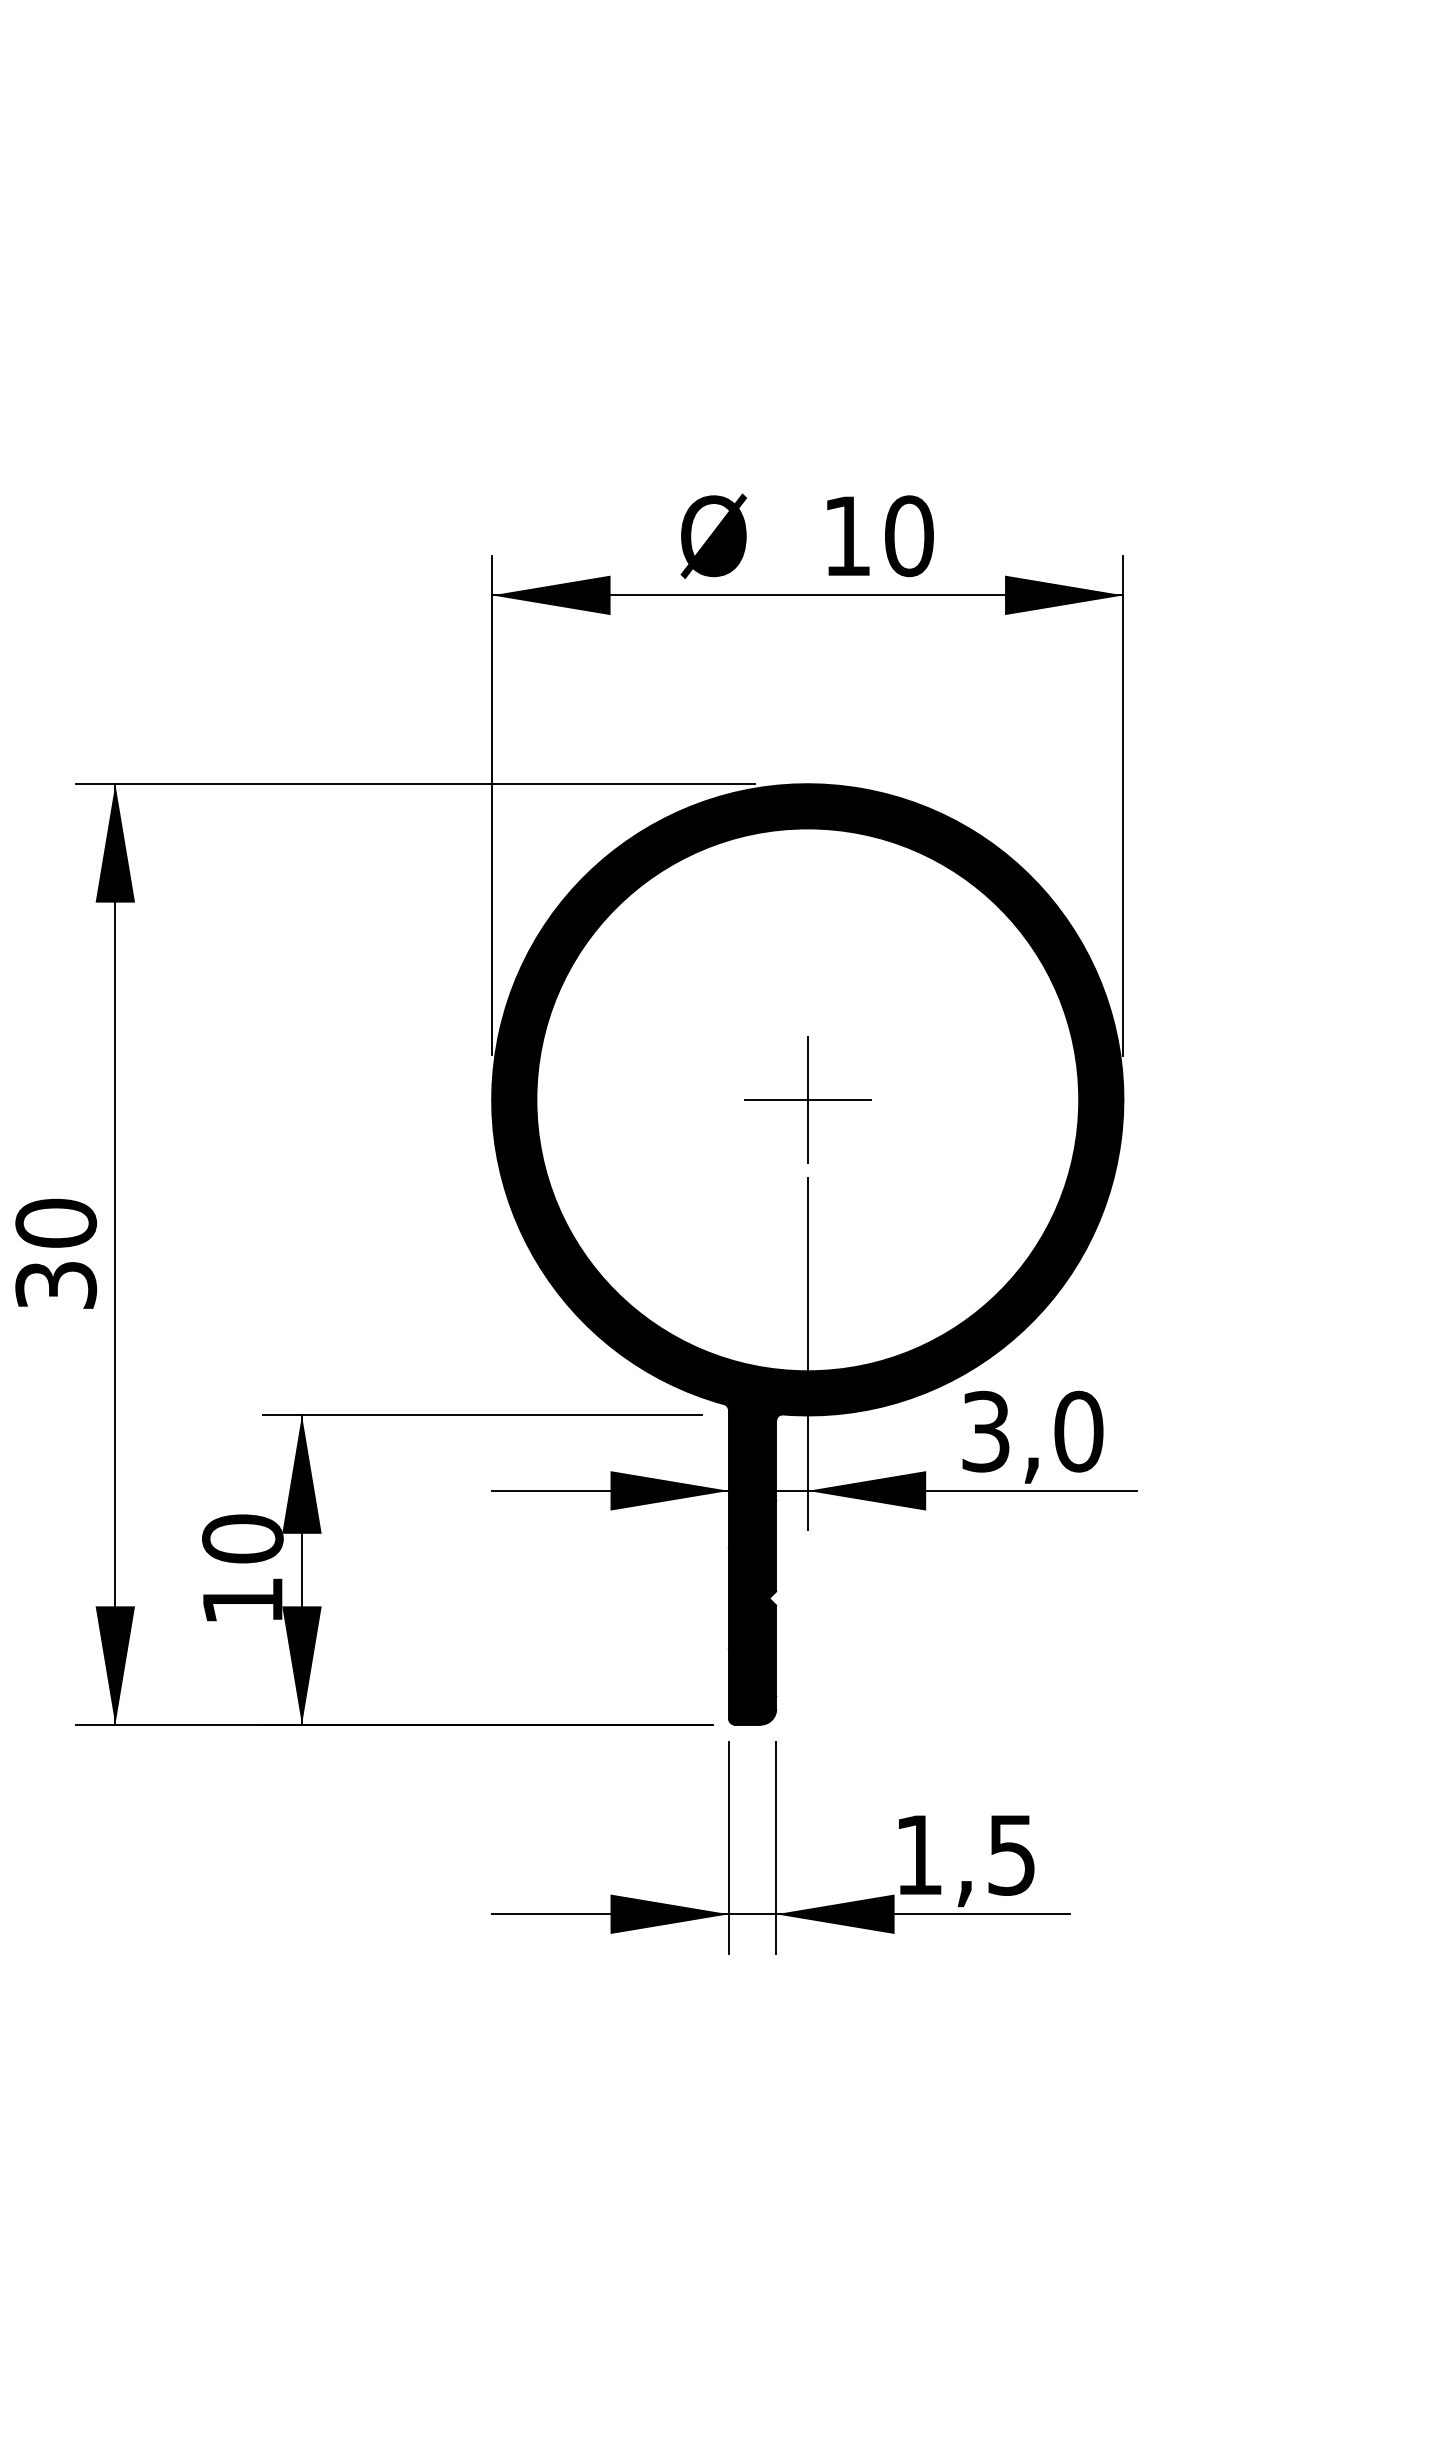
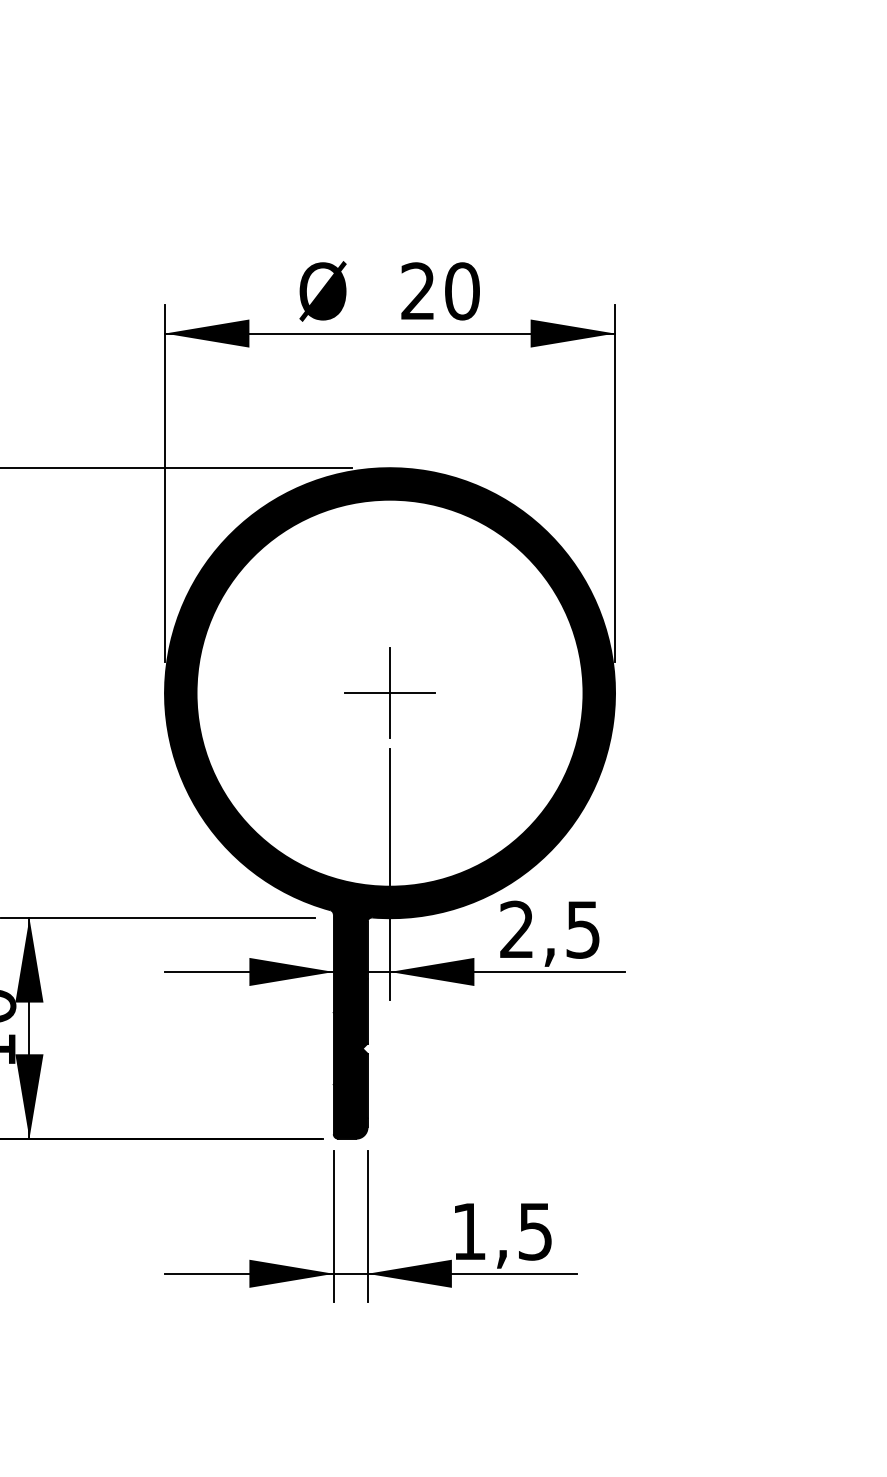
text: (846, 535) -> (417, 290), 10 -> 20
text: (1032, 1431) -> (550, 929), 3,0 -> 2,5

